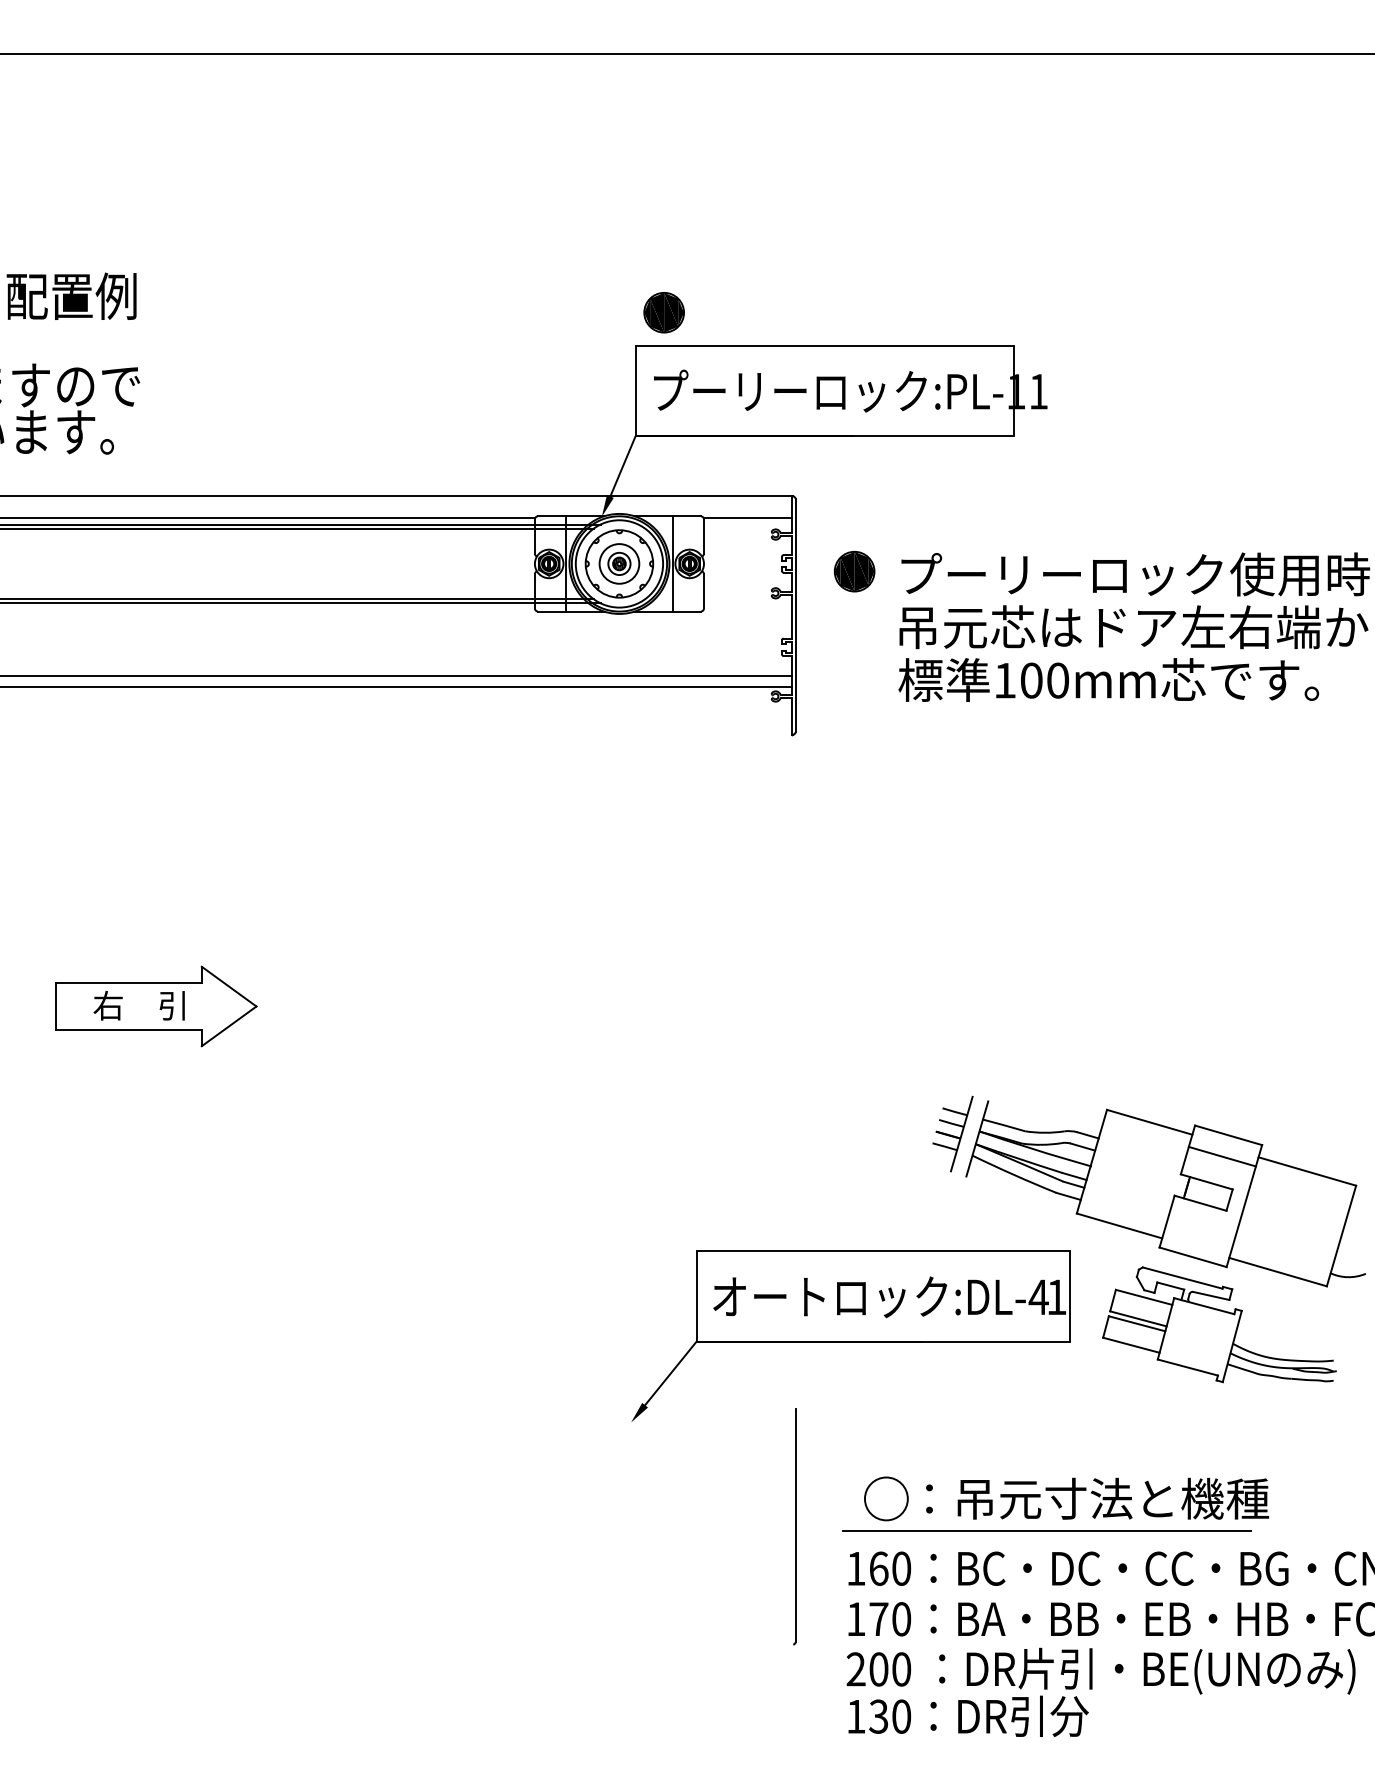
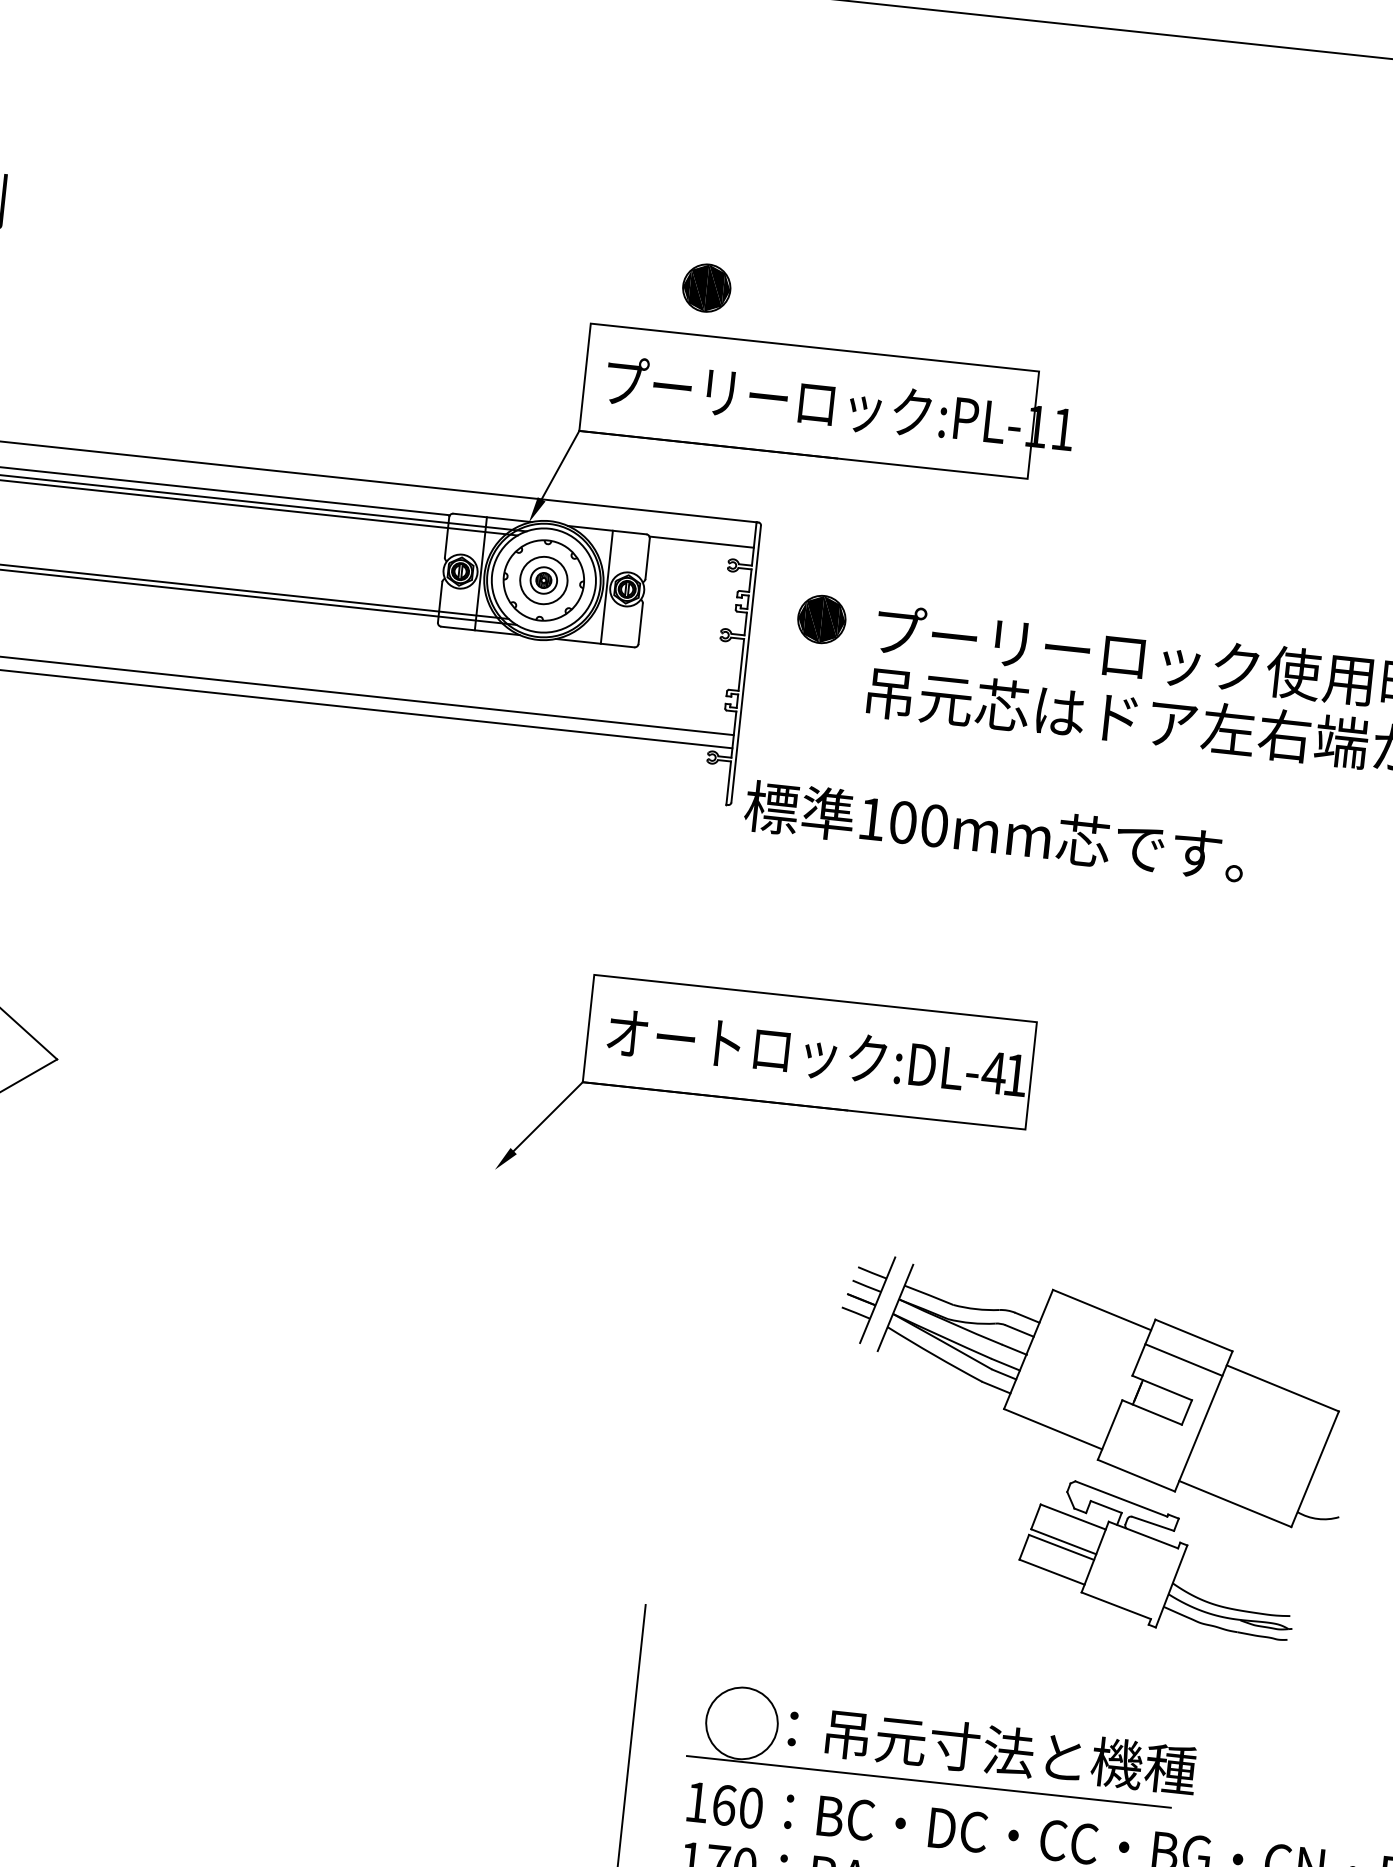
part: (663, 312) -> (705, 287), moved
text: (1108, 679) -> (994, 830), moved
part: (850, 1335) -> (766, 1094), moved
circle: (885, 1498) -> (740, 1722), size x1.4

